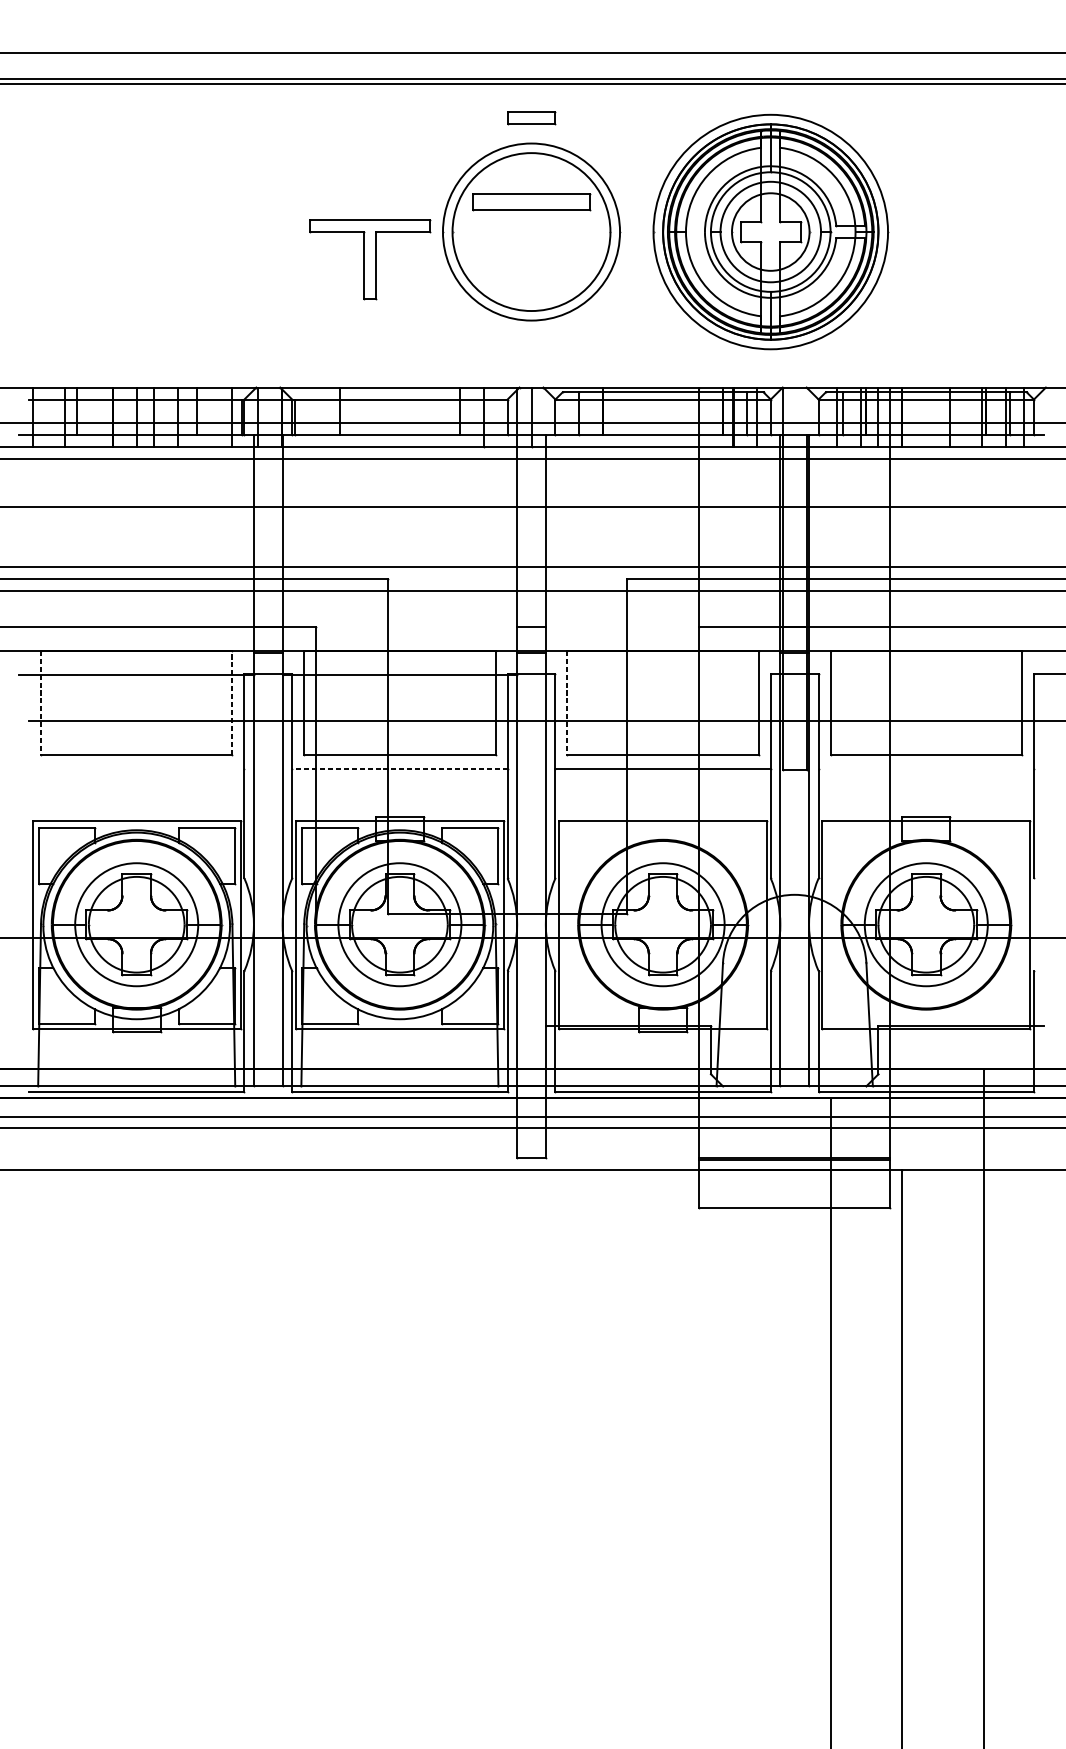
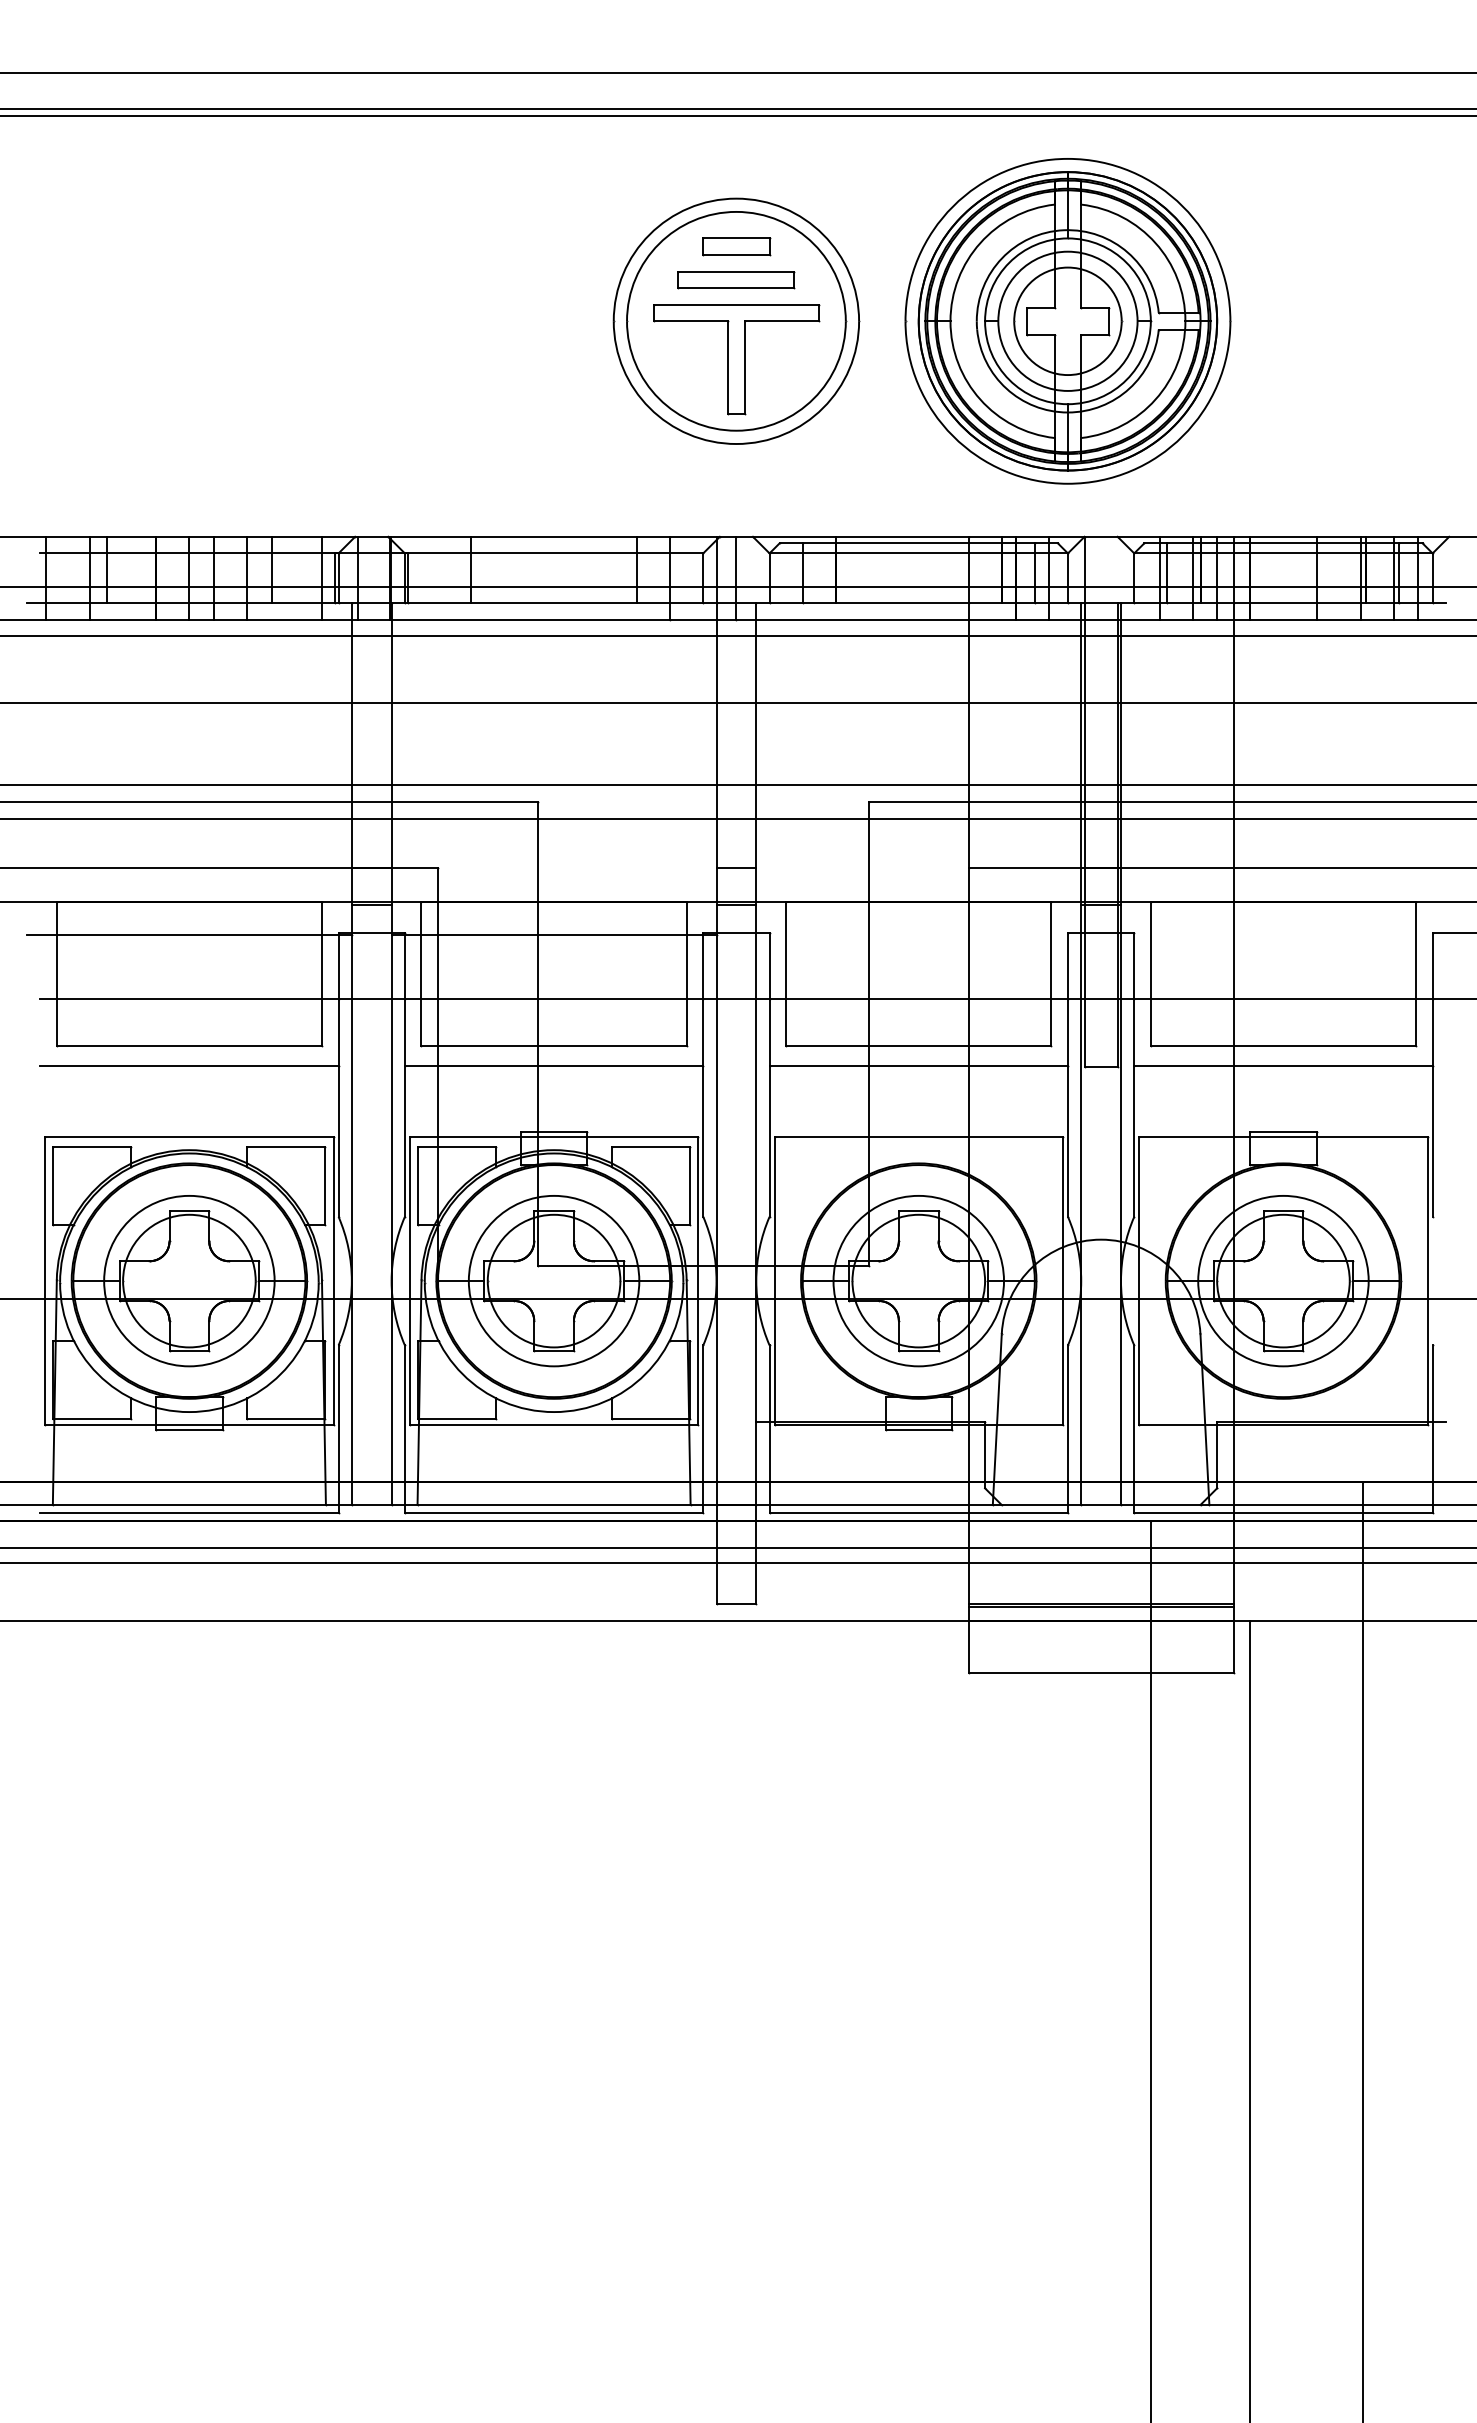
part: (531, 117) -> (736, 246), moved
part: (531, 202) -> (736, 280), size x0.71
part: (369, 259) -> (736, 359), moved
line: (232, 702) -> (322, 973), dashed -> solid
line: (40, 703) -> (56, 974), dashed -> solid
line: (567, 703) -> (786, 974), dashed -> solid
line: (136, 769) -> (189, 1065), added
line: (399, 769) -> (553, 1065), dashed -> solid
line: (926, 769) -> (1283, 1065), added

